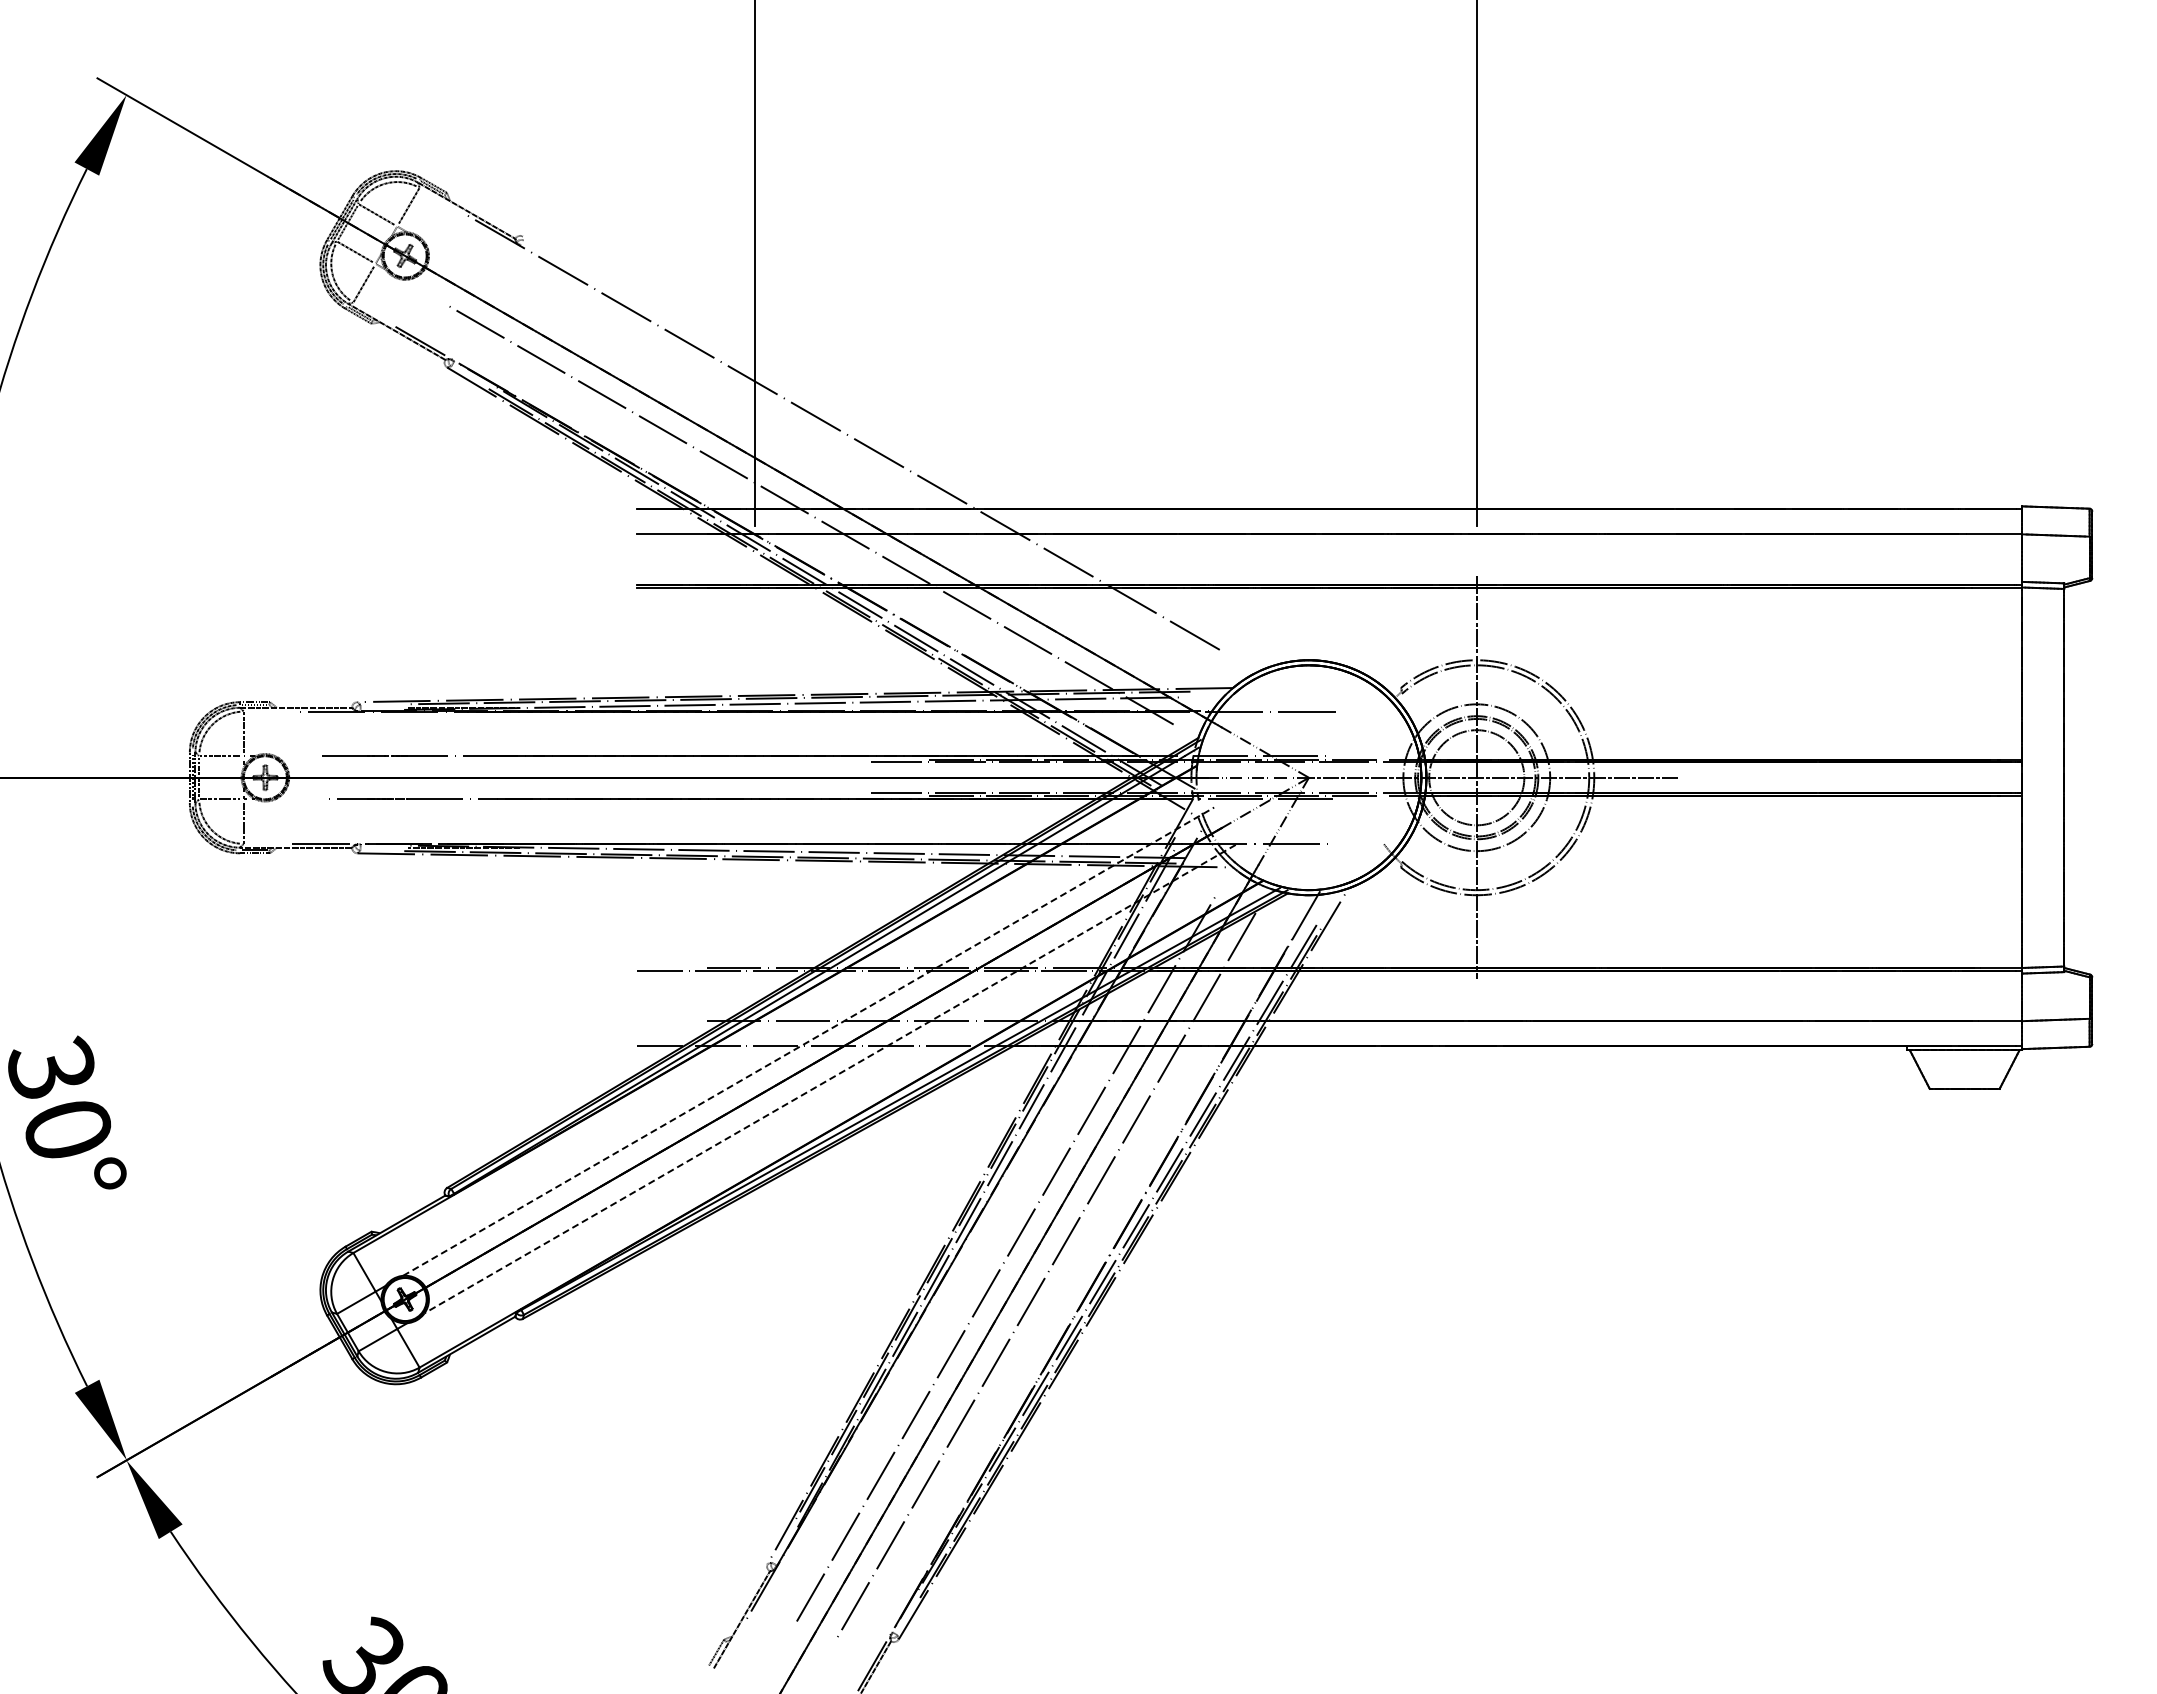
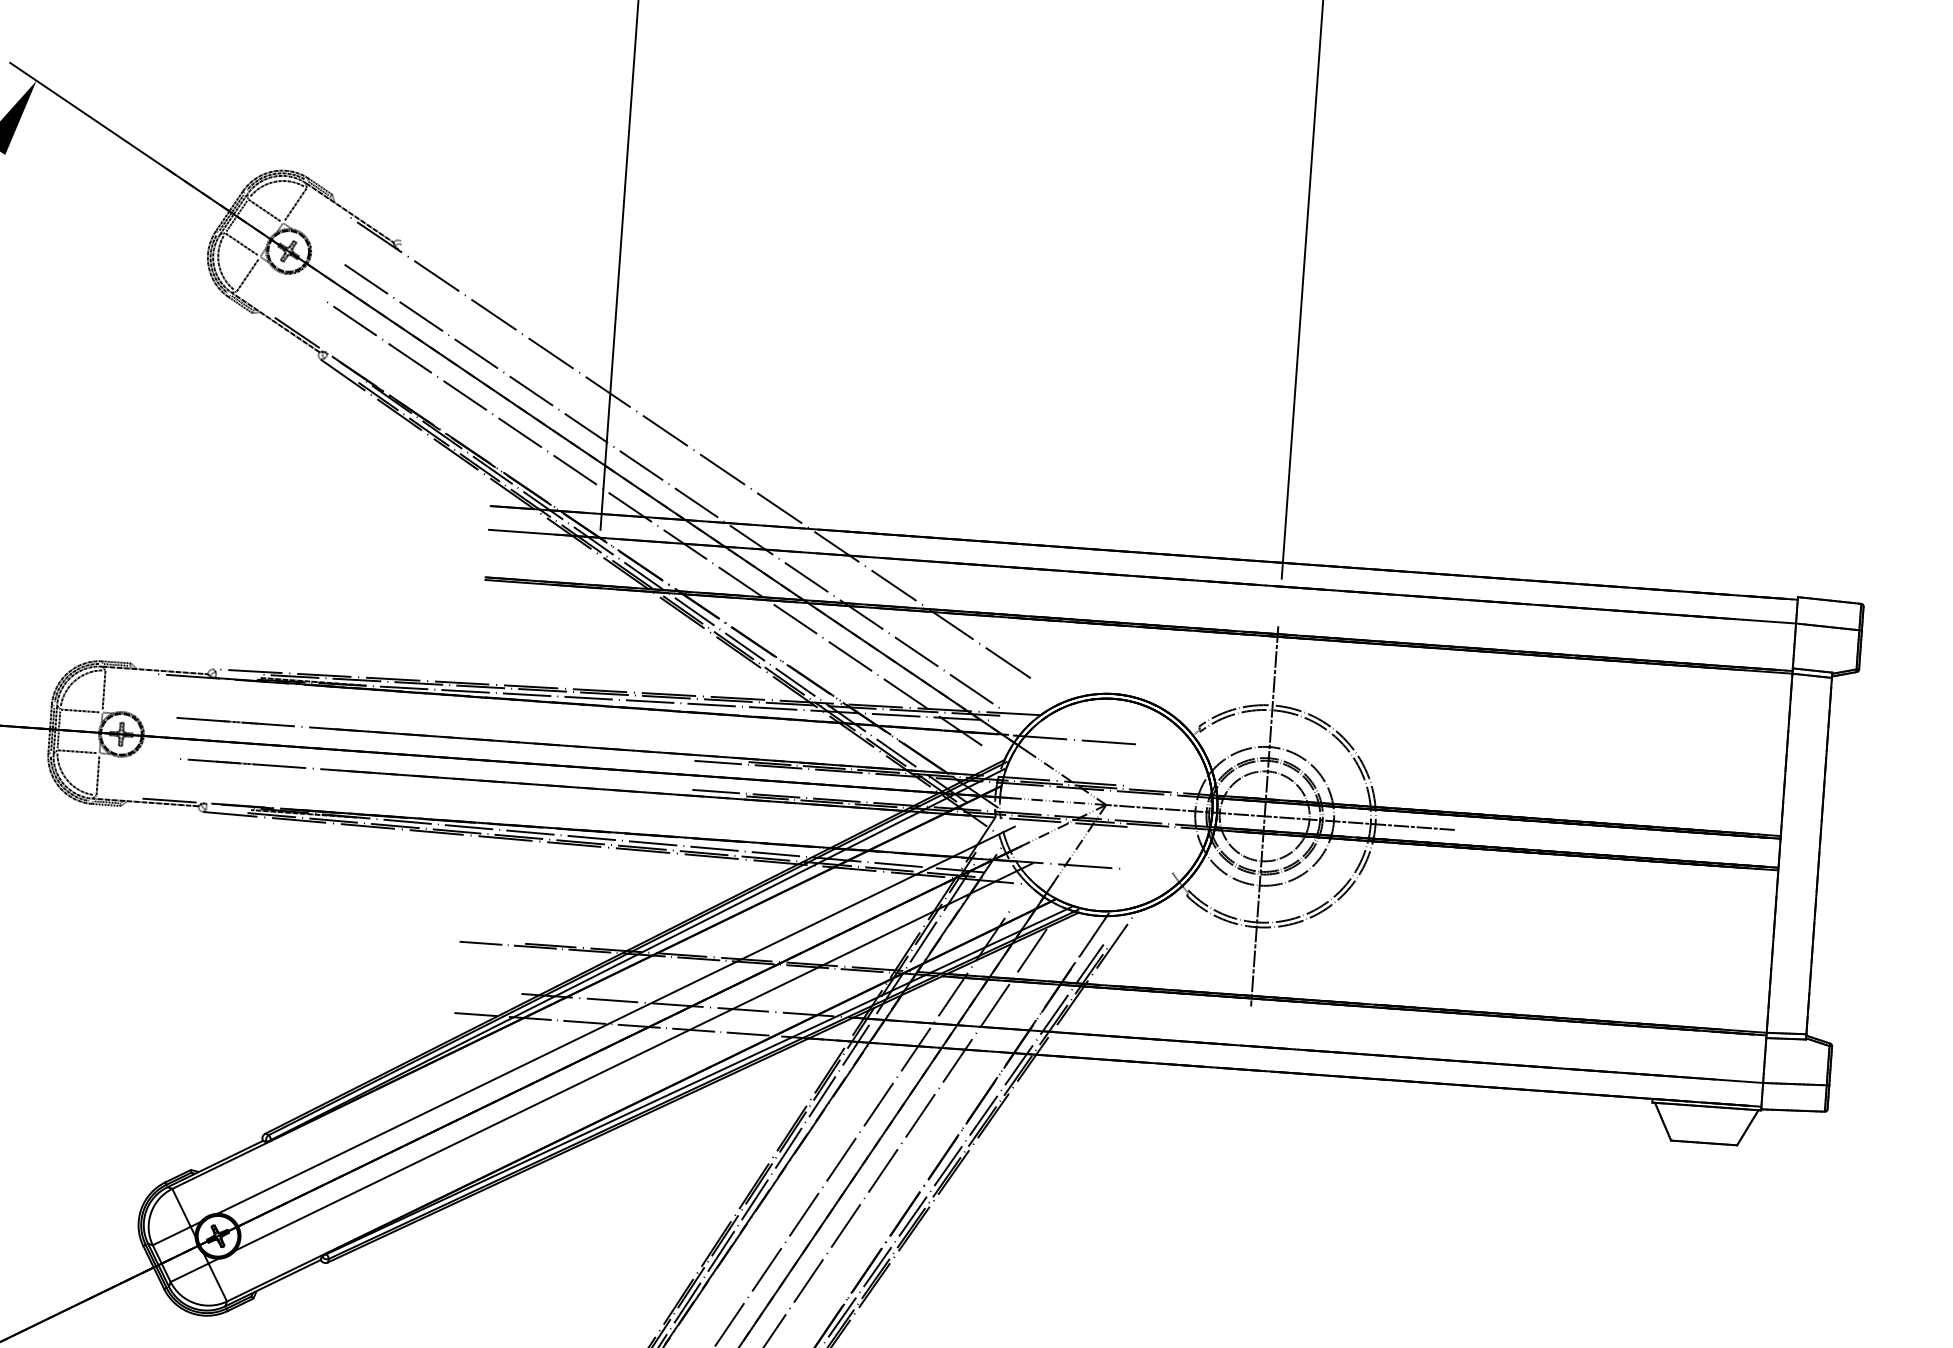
line: (830, 476) -> (675, 488), added
line: (809, 1041) -> (617, 1020), dashed -> solid
line: (829, 1079) -> (633, 1057), dashed -> solid

